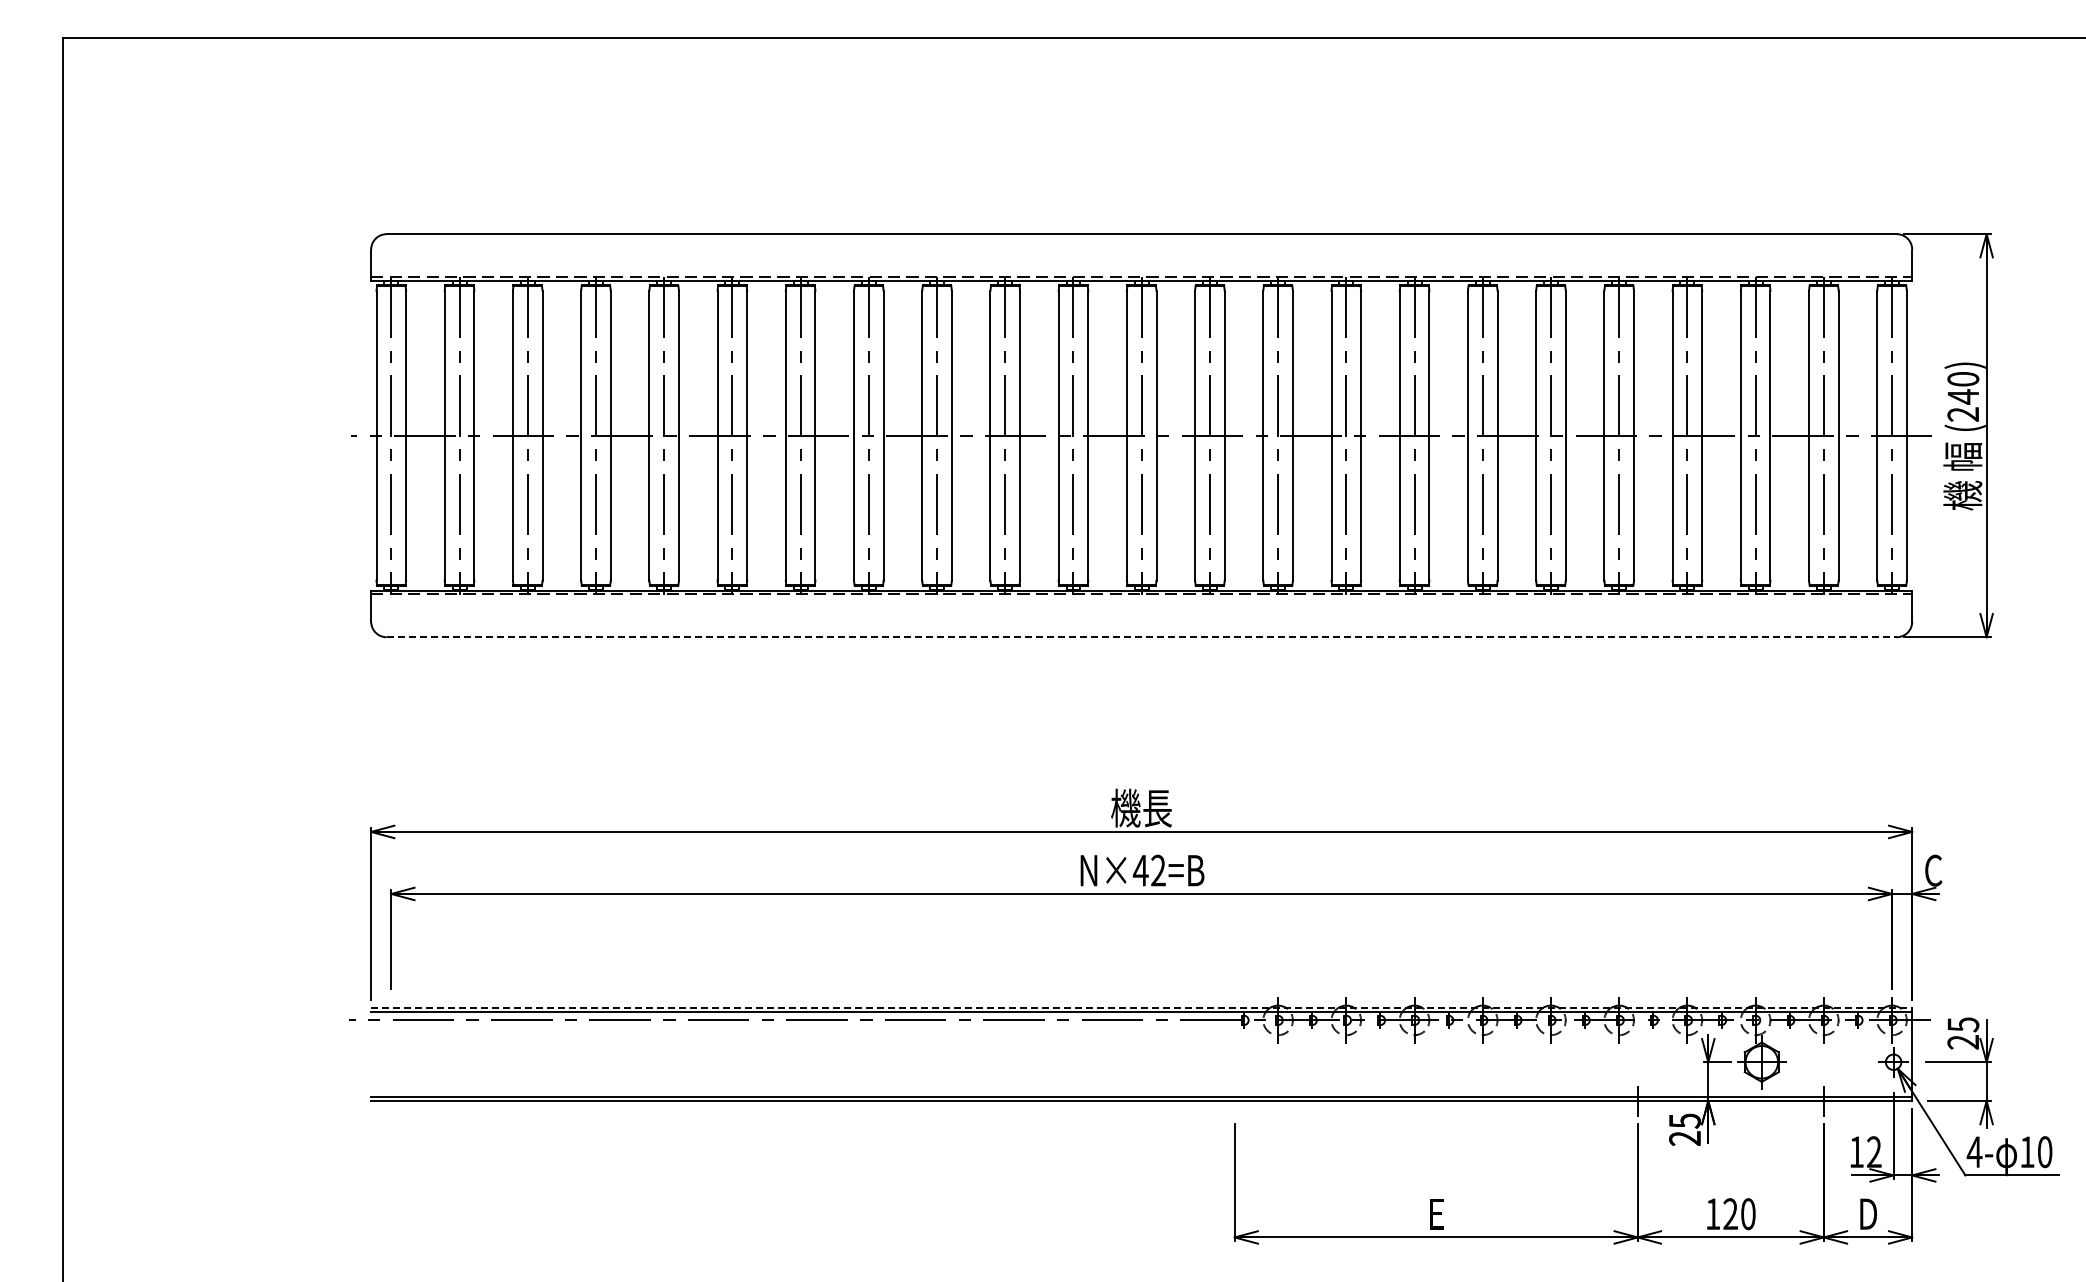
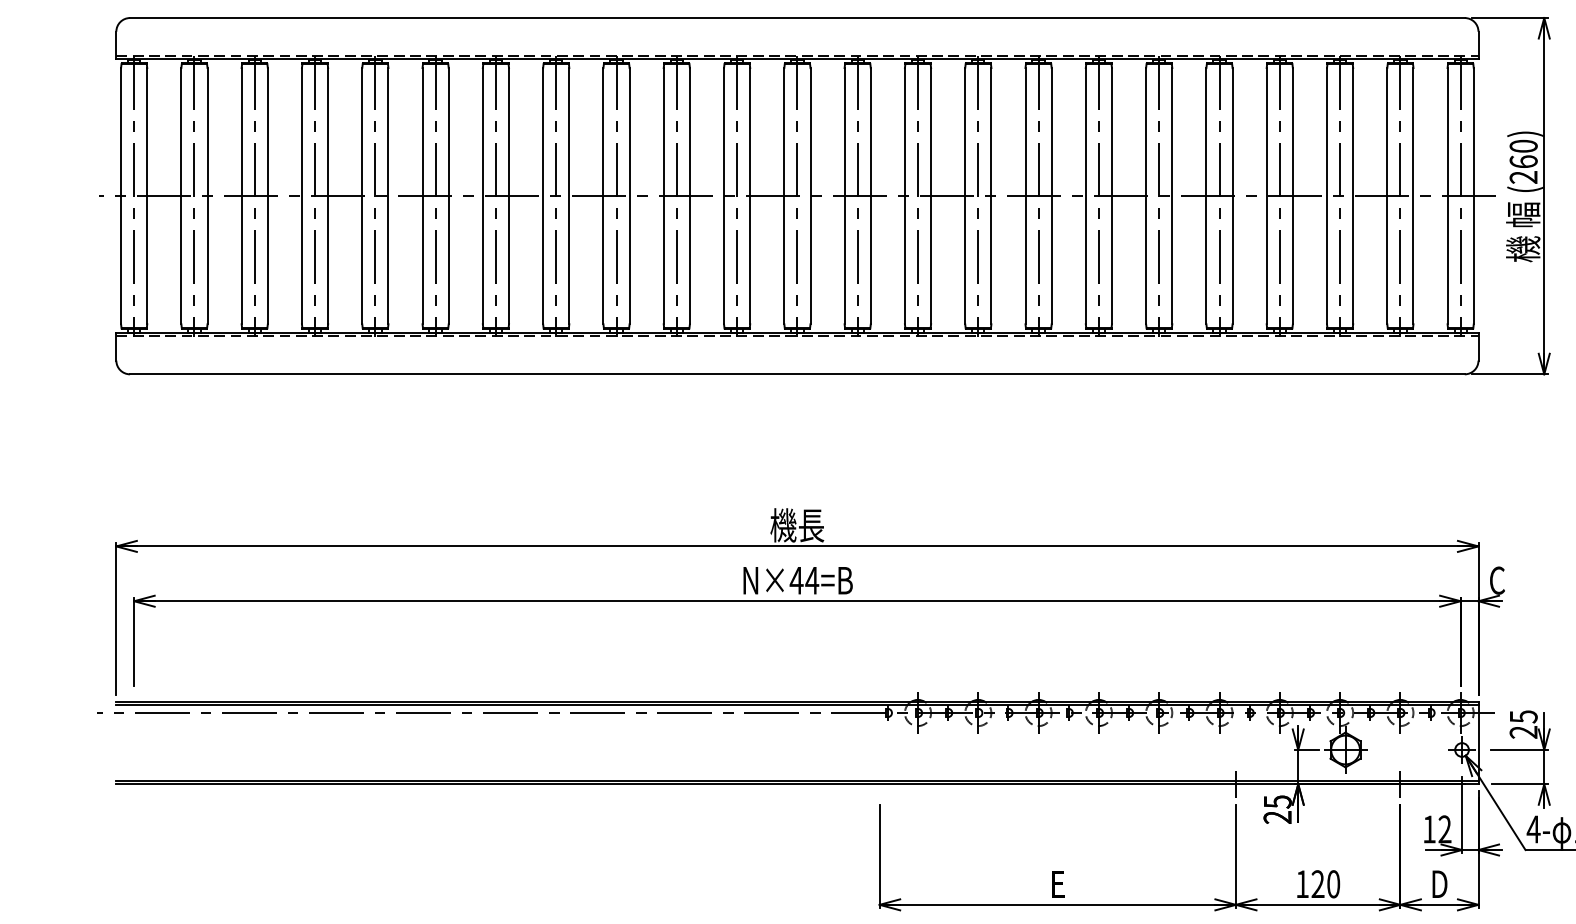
text: (1963, 396) -> (1523, 161), (240) -> (260)
line: (1142, 637) -> (798, 374), dashed -> solid
text: (1158, 870) -> (812, 580), N×42=B -> N×44=B
line: (1141, 1007) -> (797, 701), dashed -> solid

